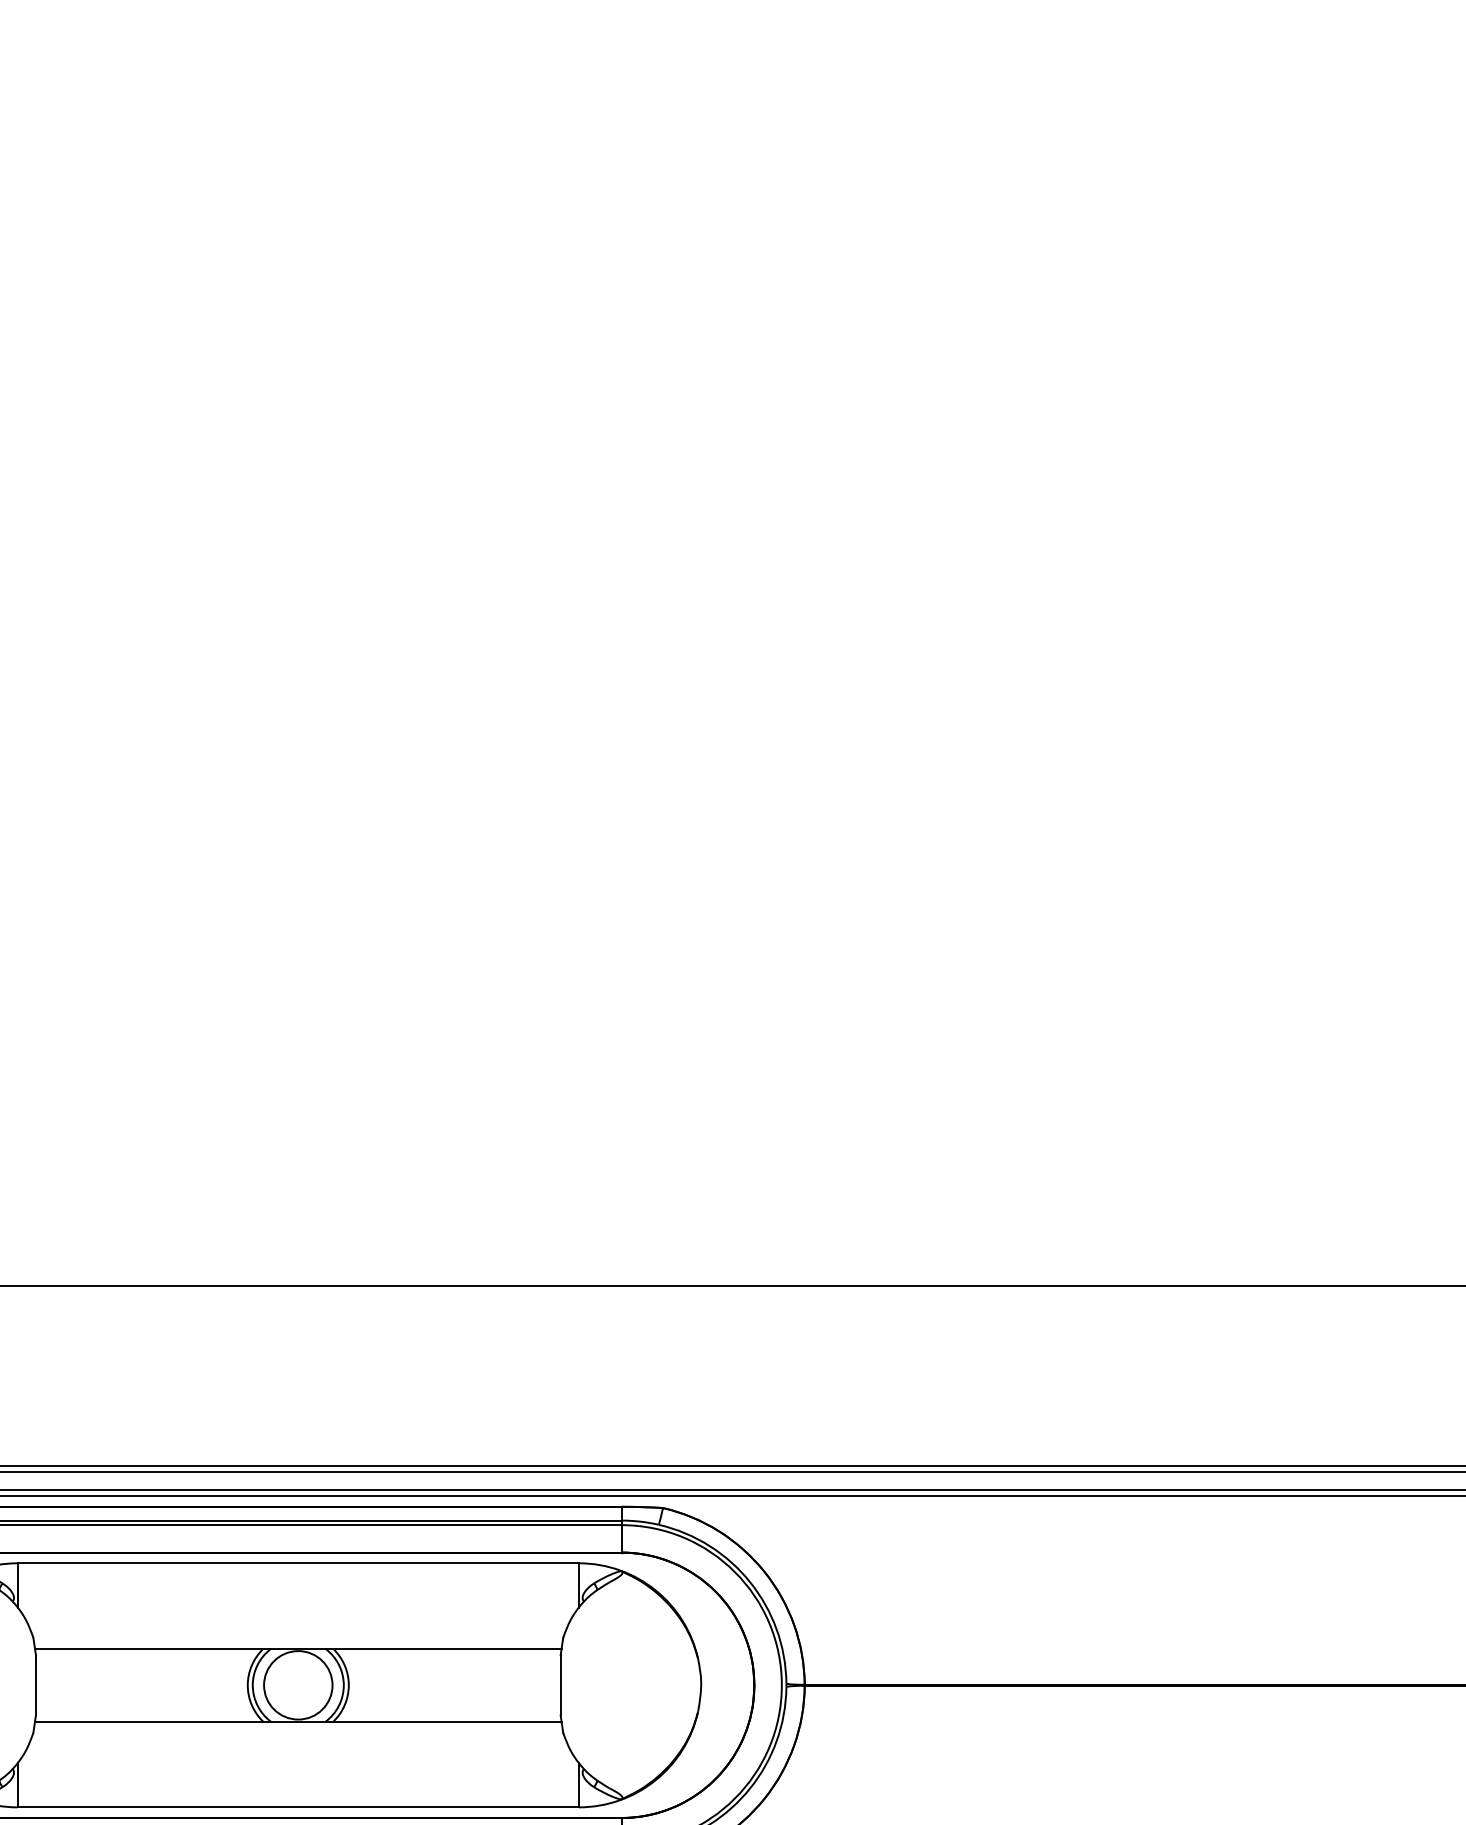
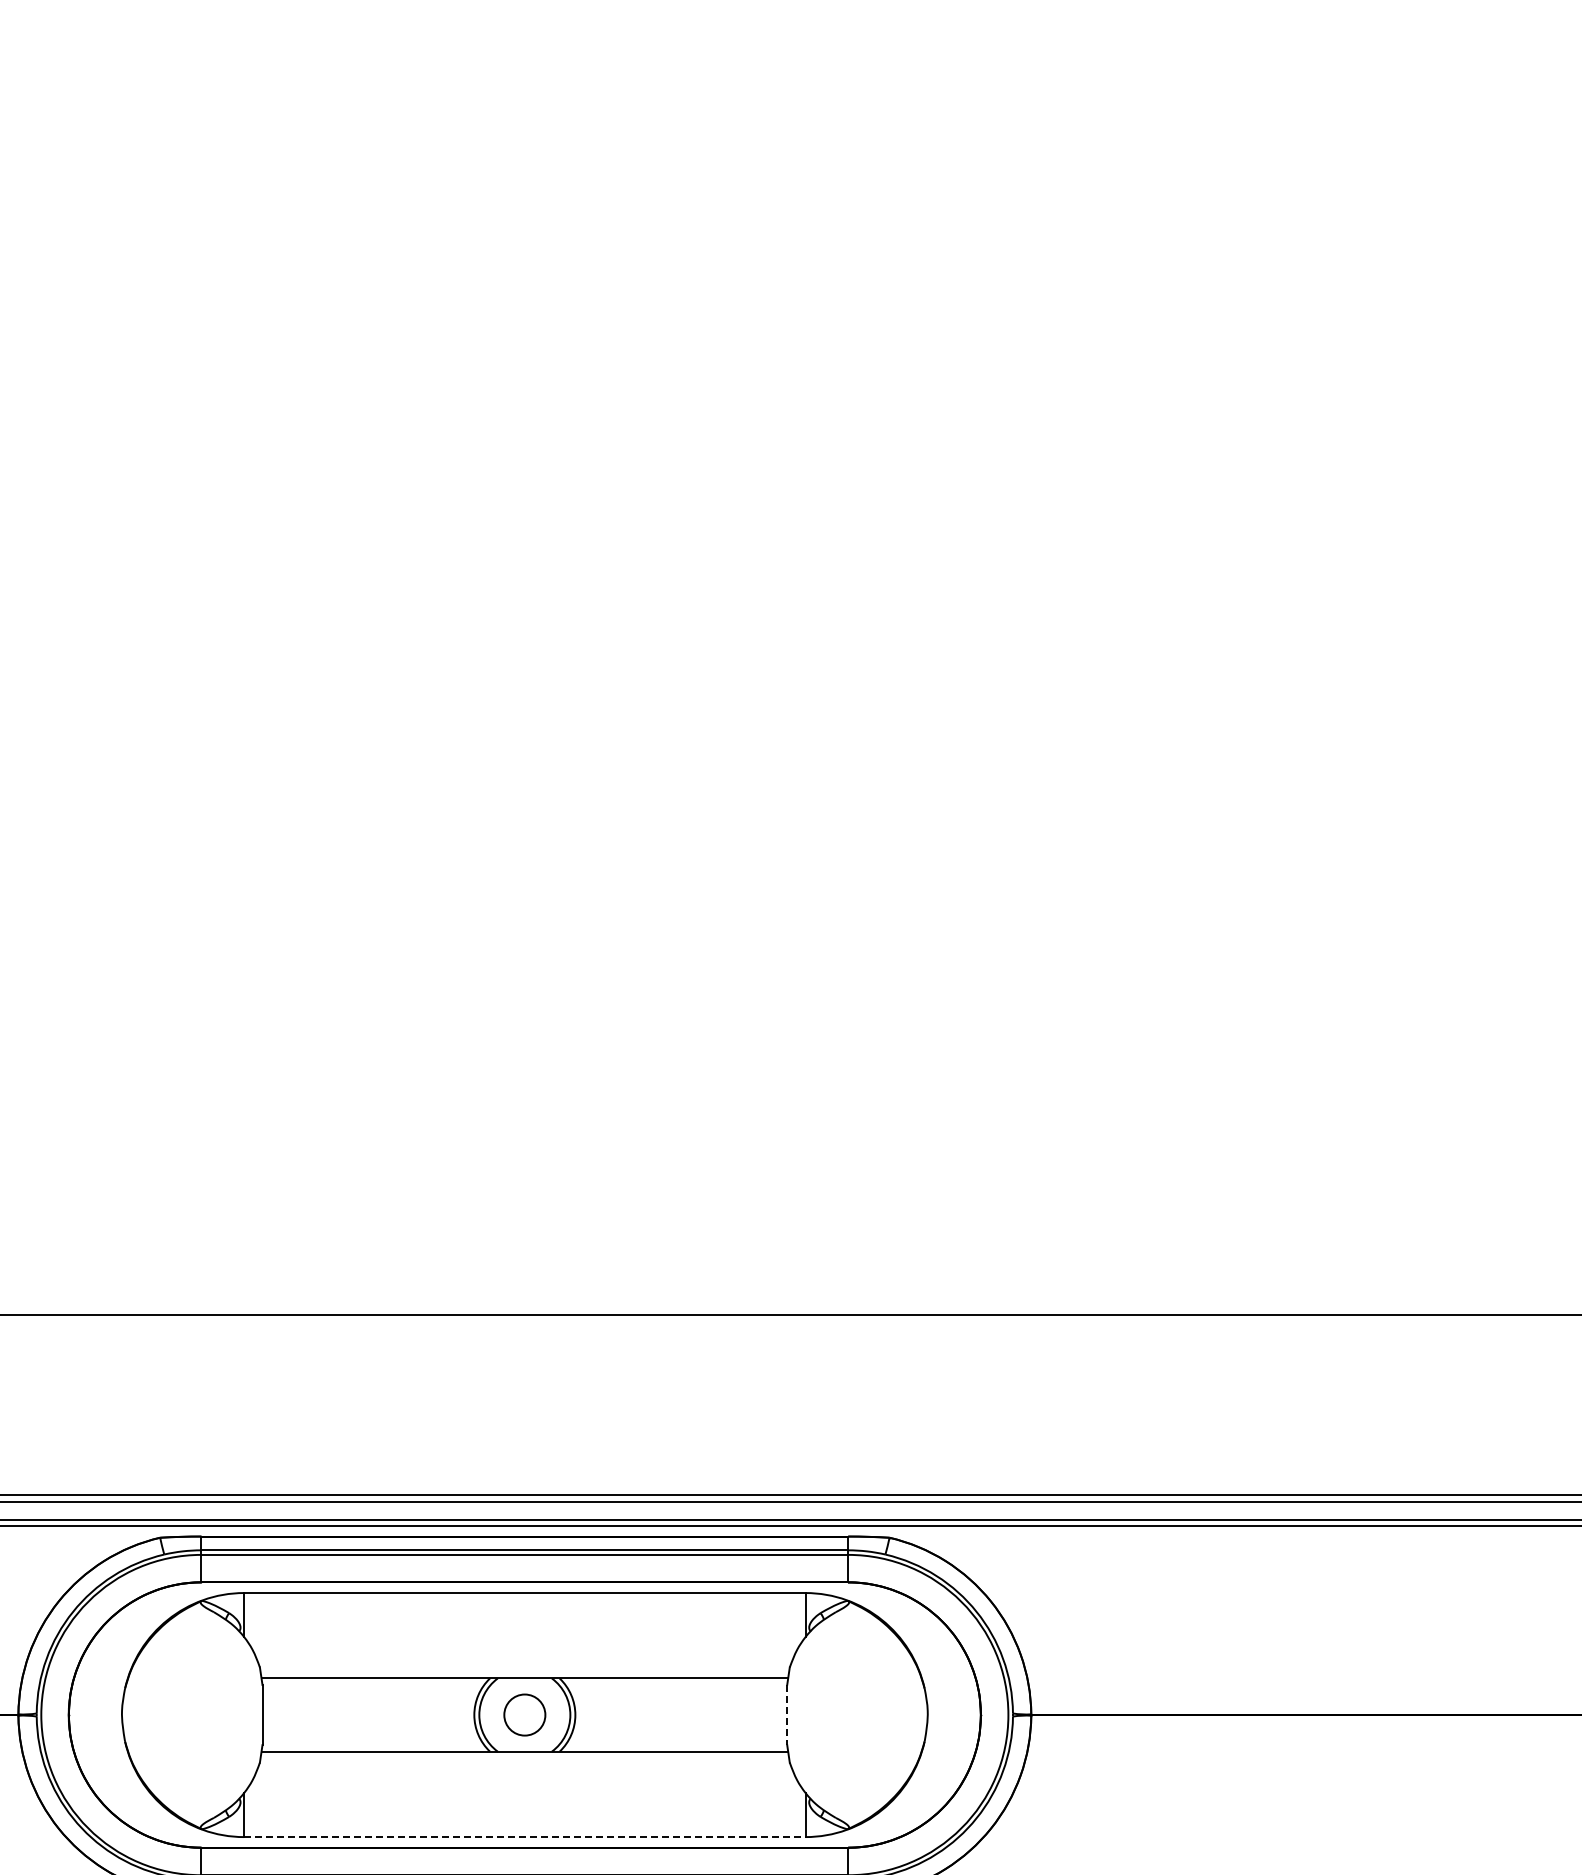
circle: (297, 1684) -> (524, 1714), size x0.6
line: (560, 1685) -> (787, 1715), solid -> dashed
line: (297, 1807) -> (524, 1837), solid -> dashed

